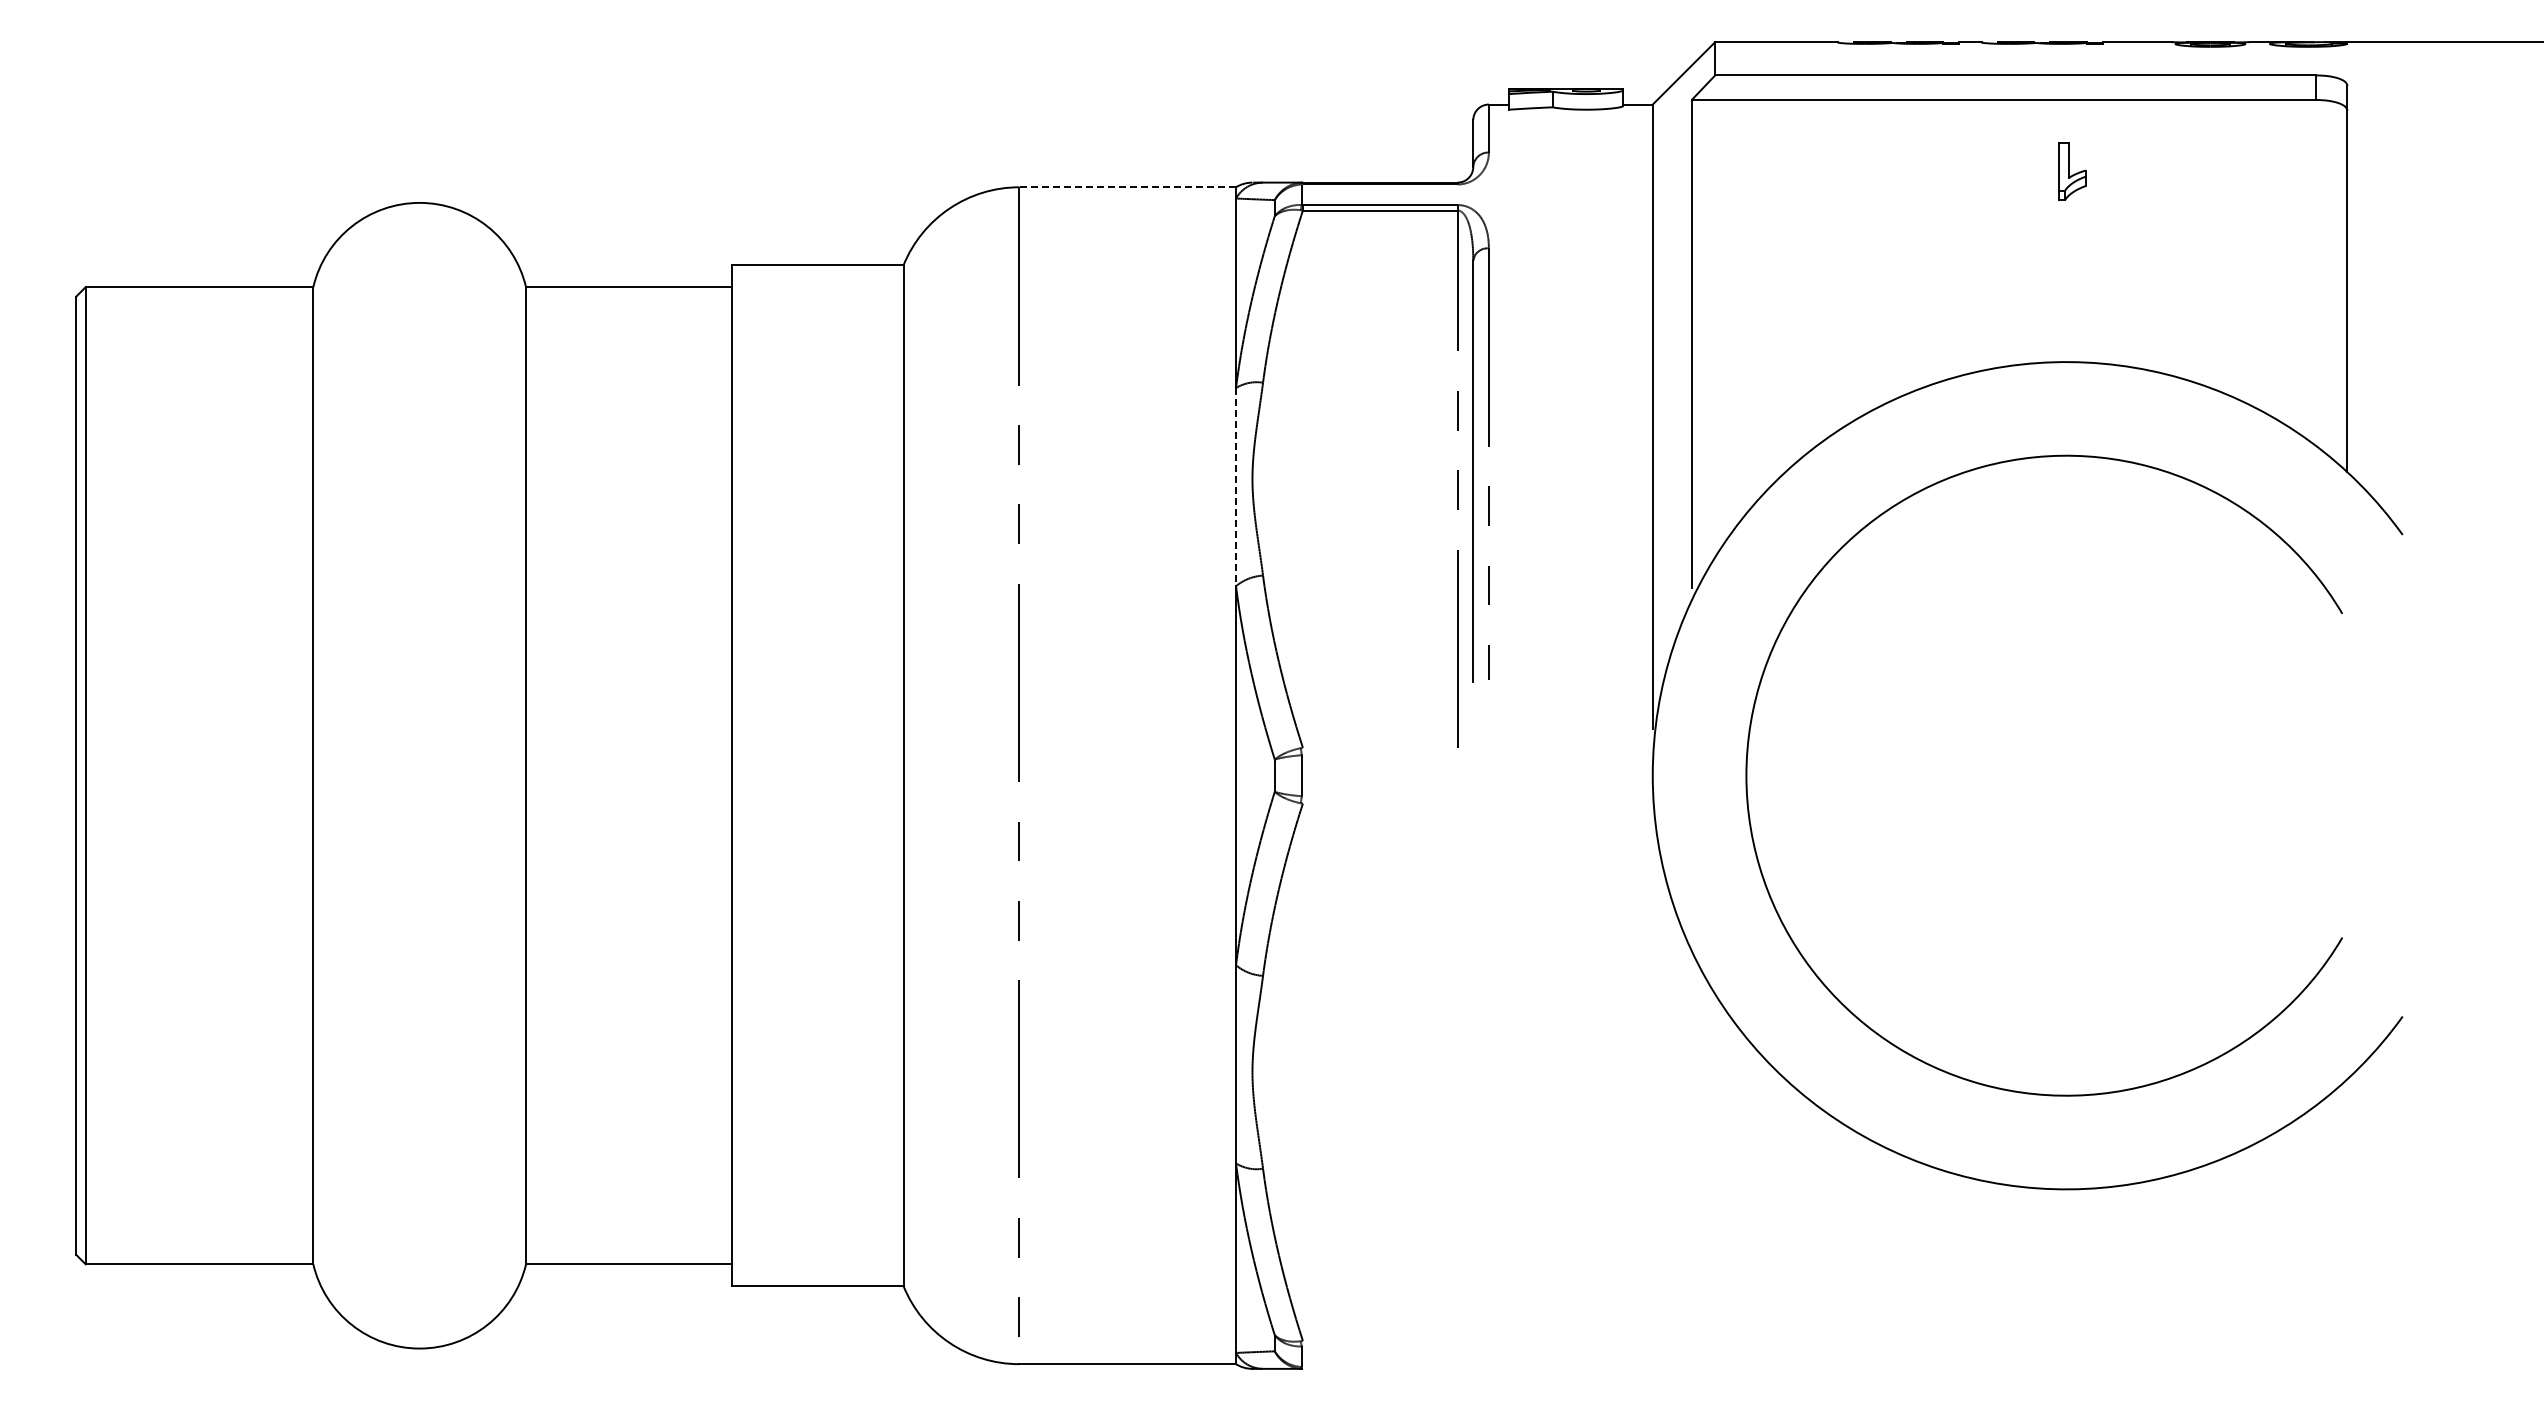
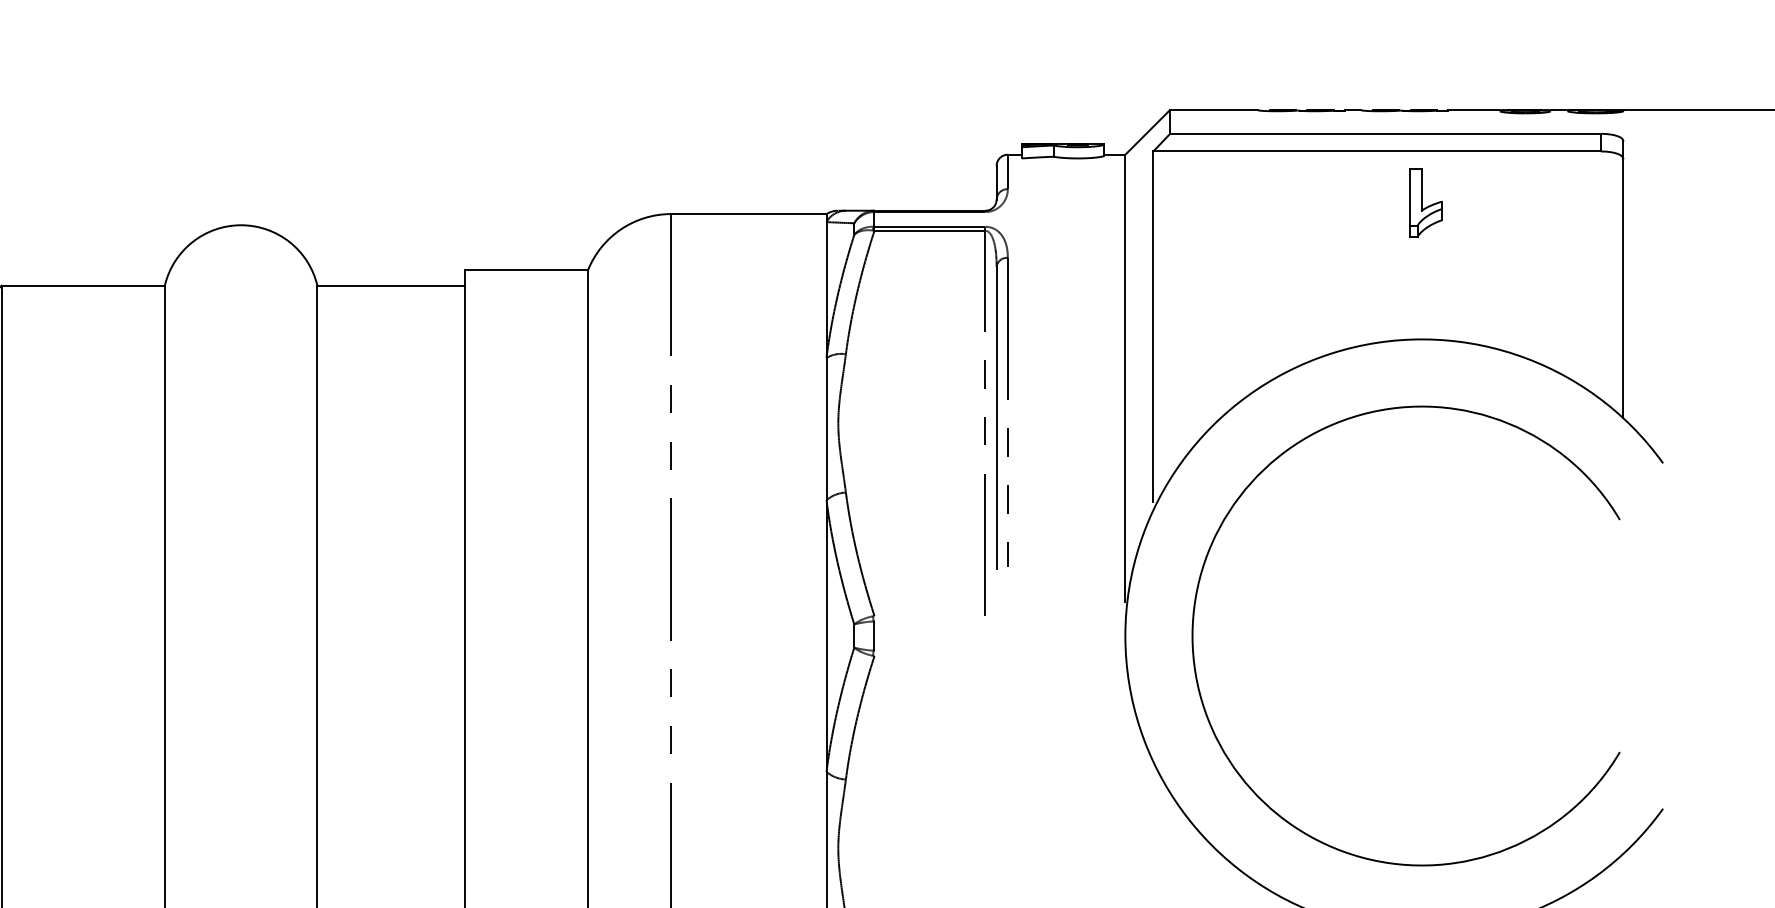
part: (2072, 171) -> (1426, 202), size x1.67
line: (1127, 187) -> (748, 214), dashed -> solid
line: (1236, 487) -> (826, 429), dashed -> solid

